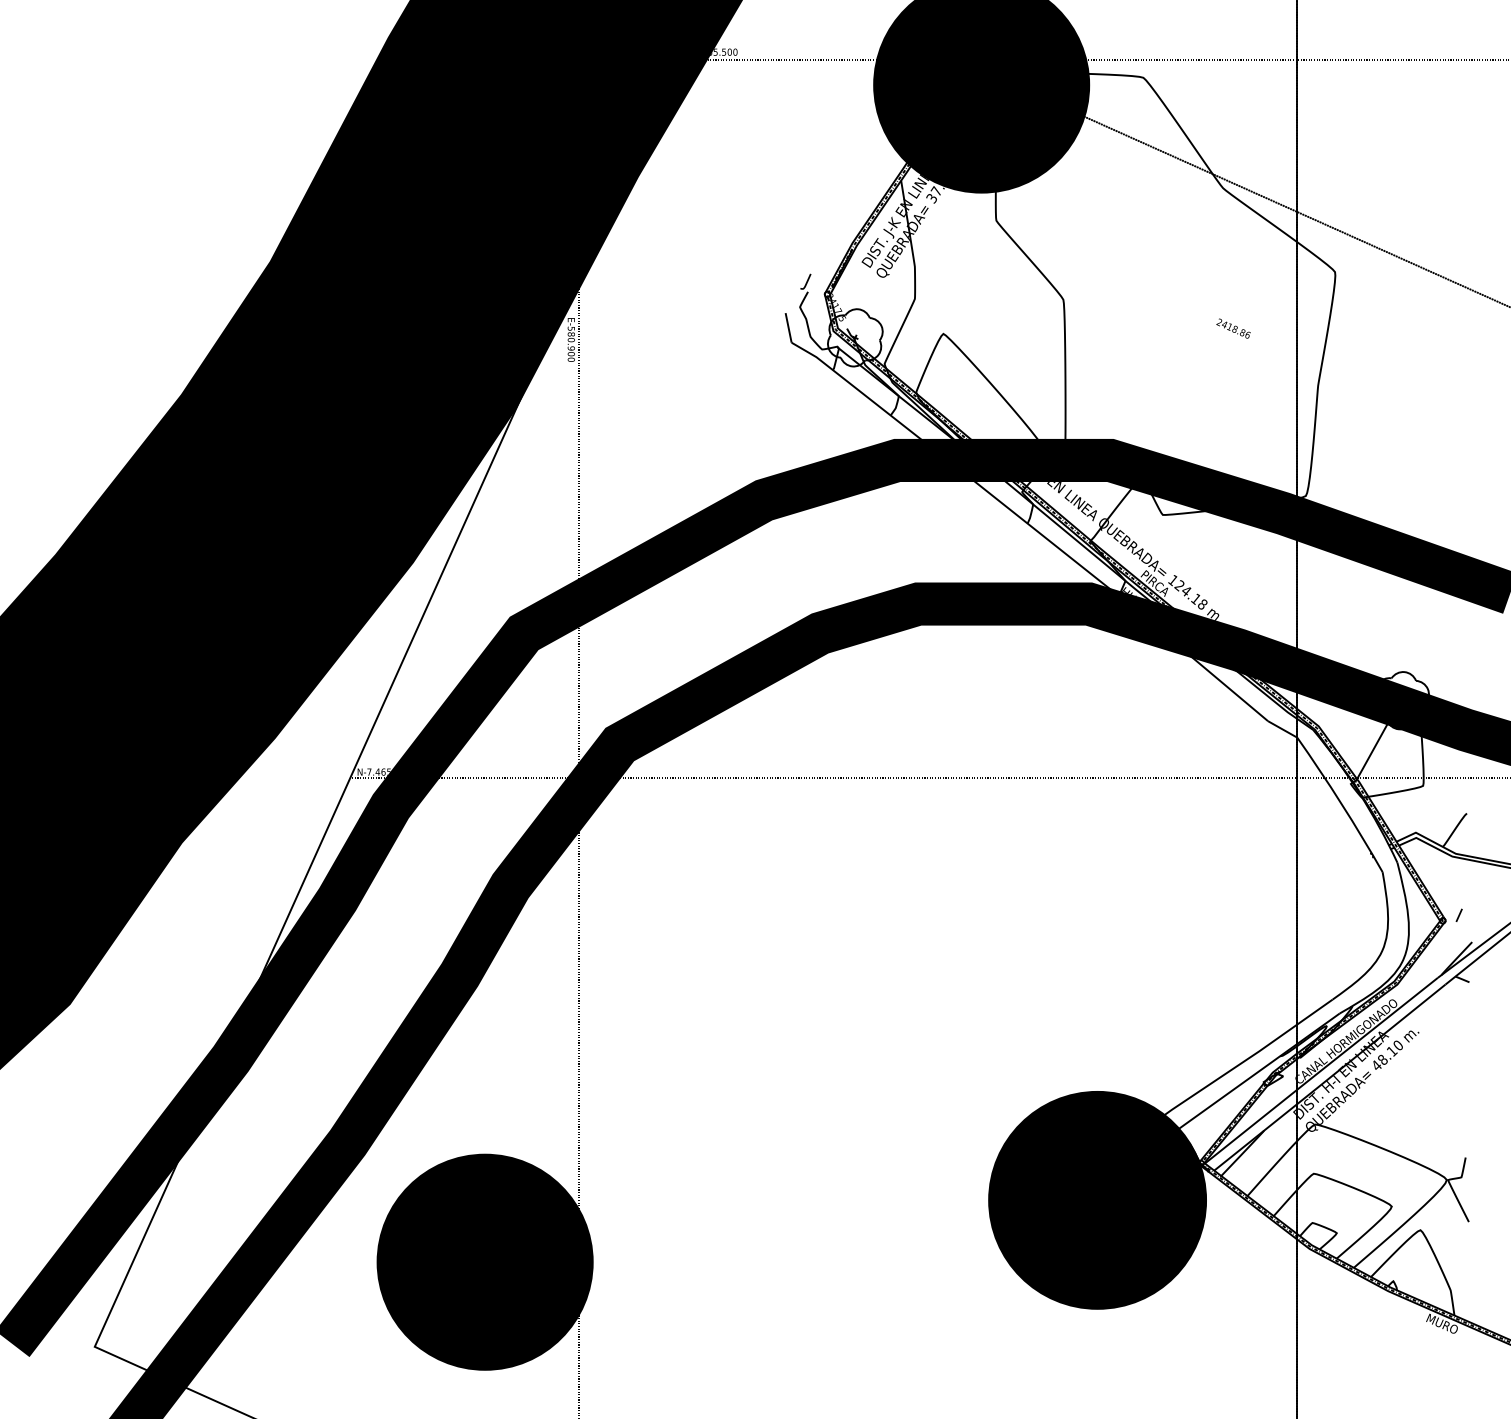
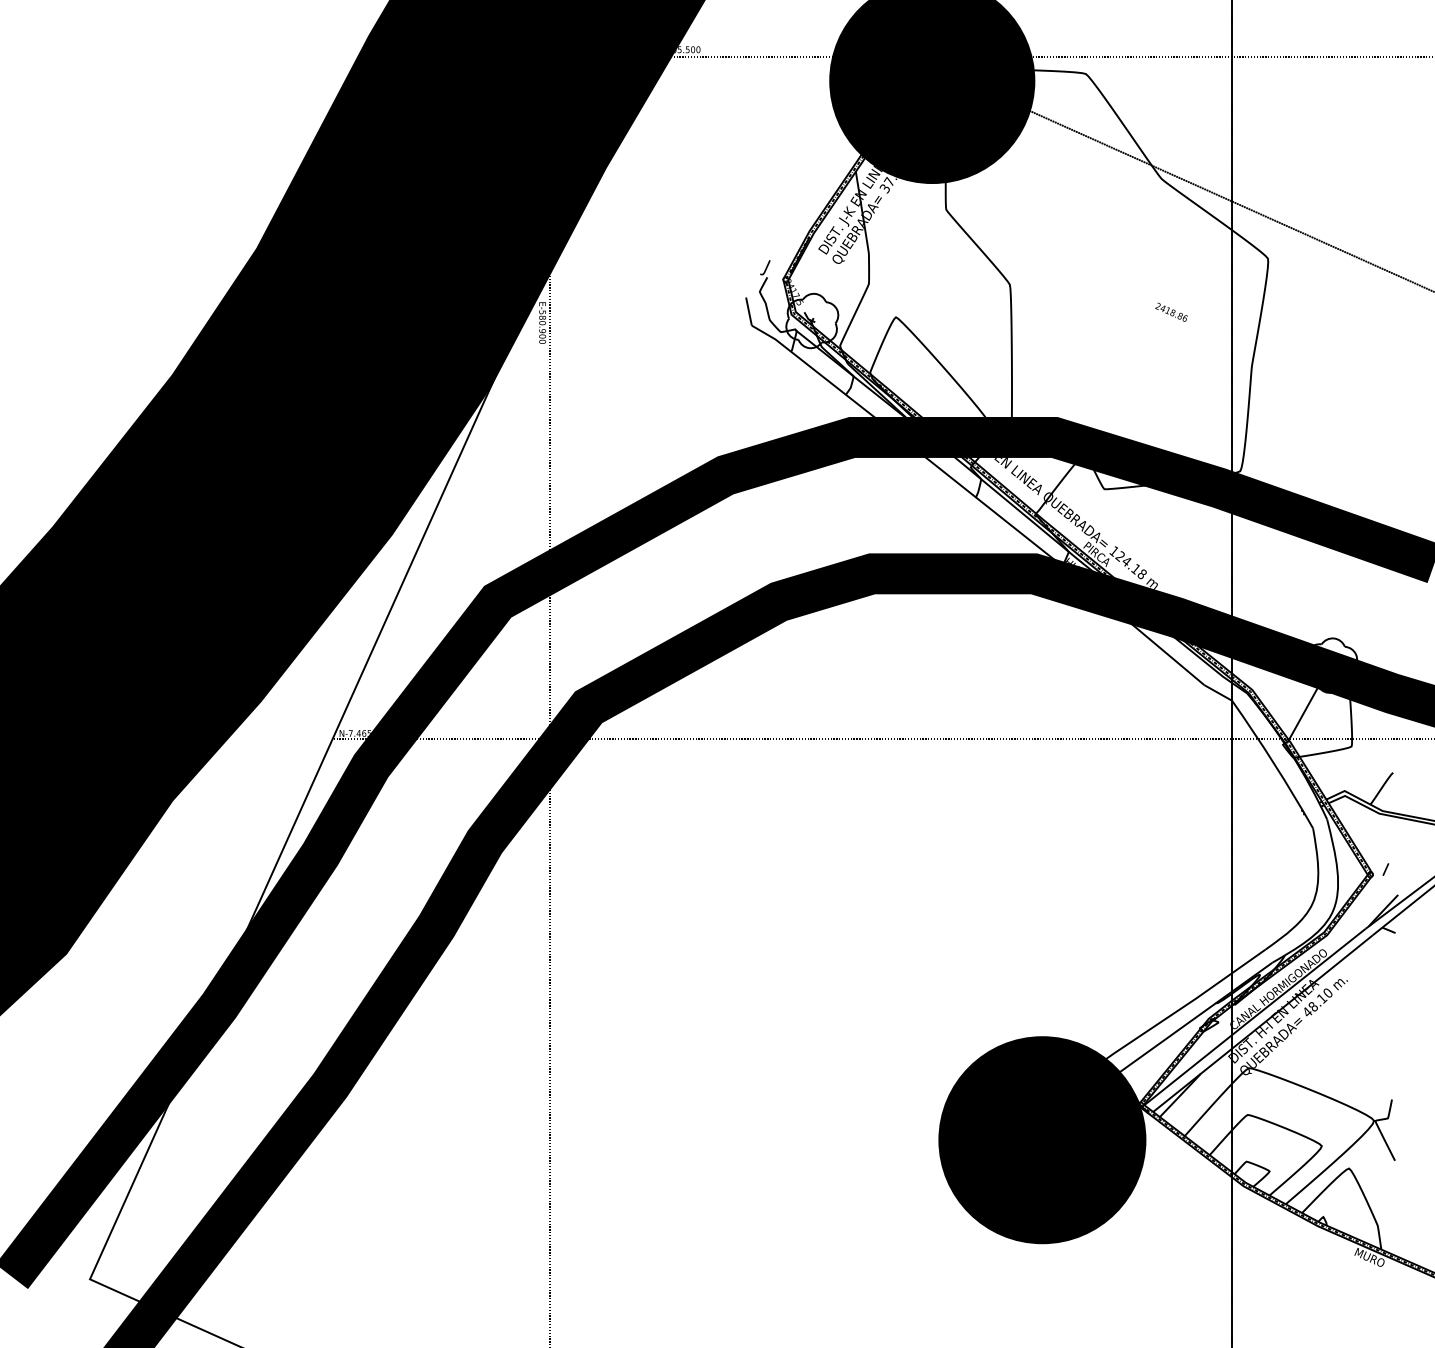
fill: (484, 1261) -> (460, 1198), removed

